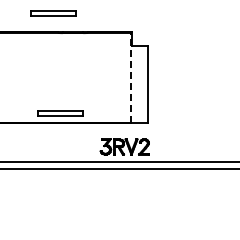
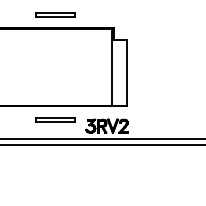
part: (53, 13) -> (55, 14), moved
line: (130, 77) -> (112, 66), dashed -> solid
part: (60, 113) -> (55, 119), moved

